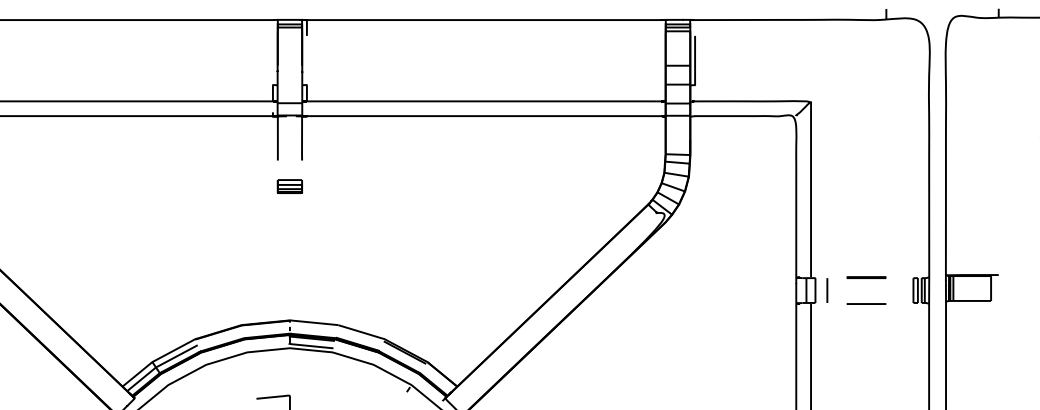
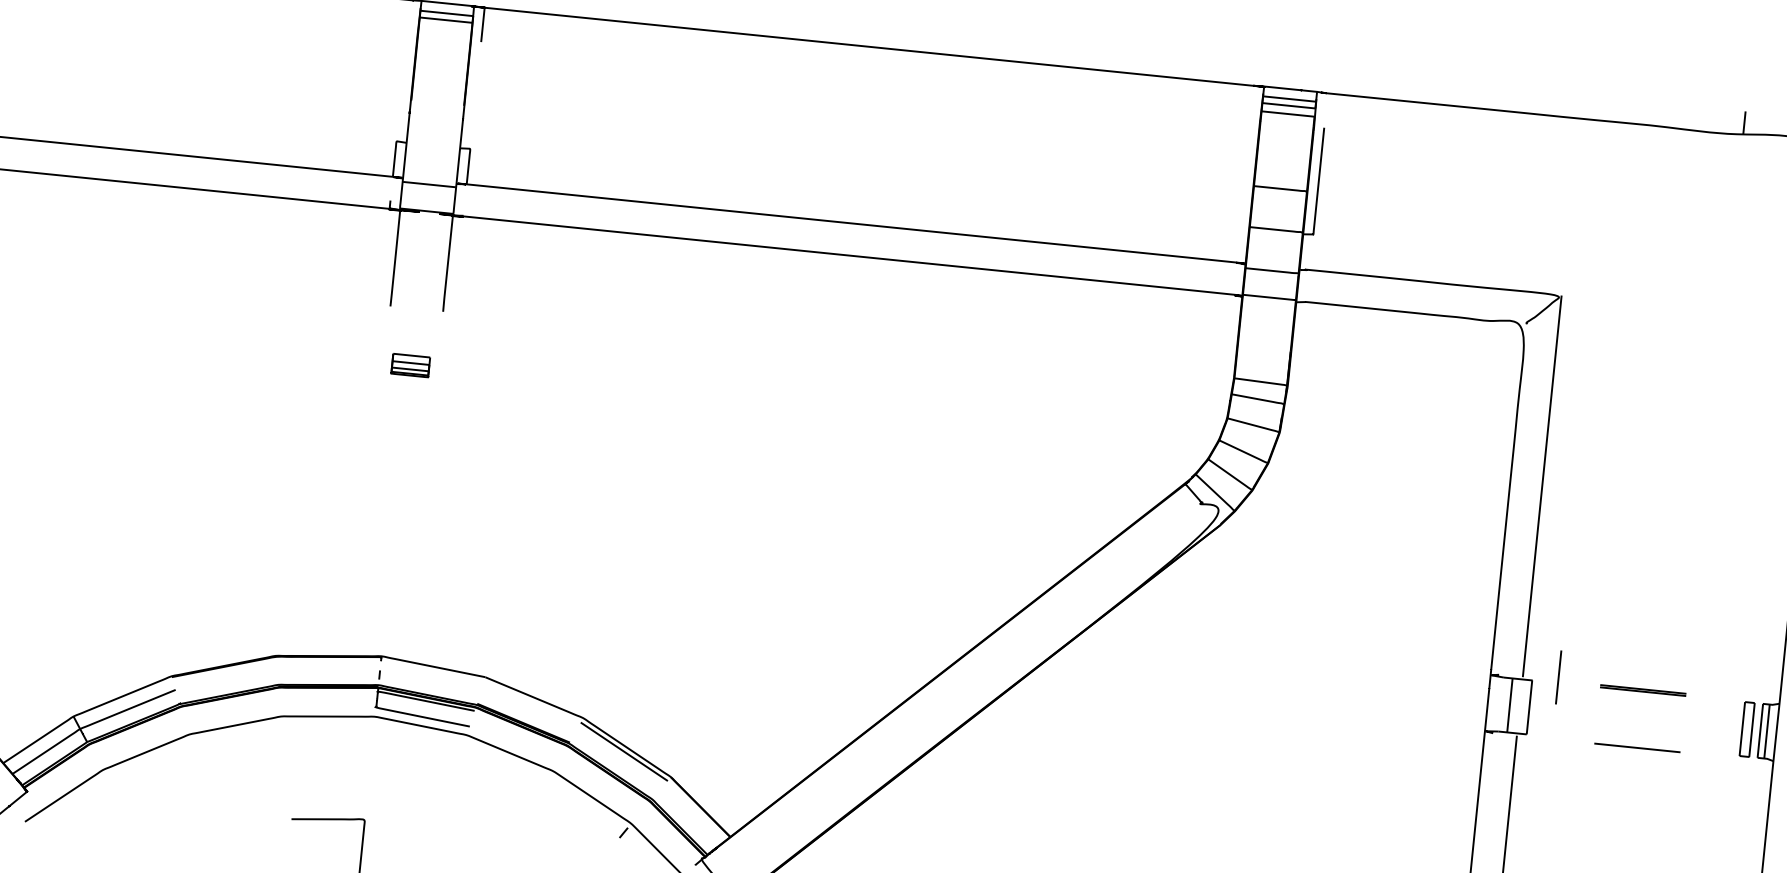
part: (289, 186) -> (410, 365), size x0.7
line: (827, 290) -> (1558, 677), moved

